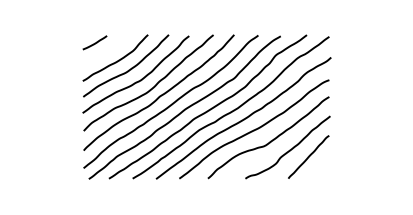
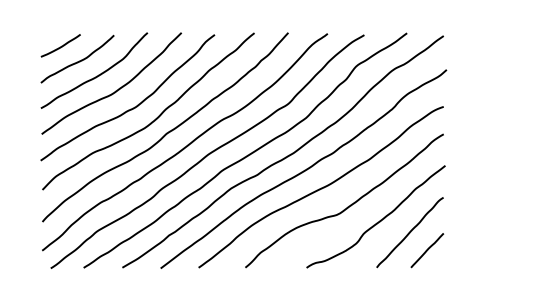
curve: (105, 51) -> (77, 59), added
line: (319, 167) -> (427, 249), added

